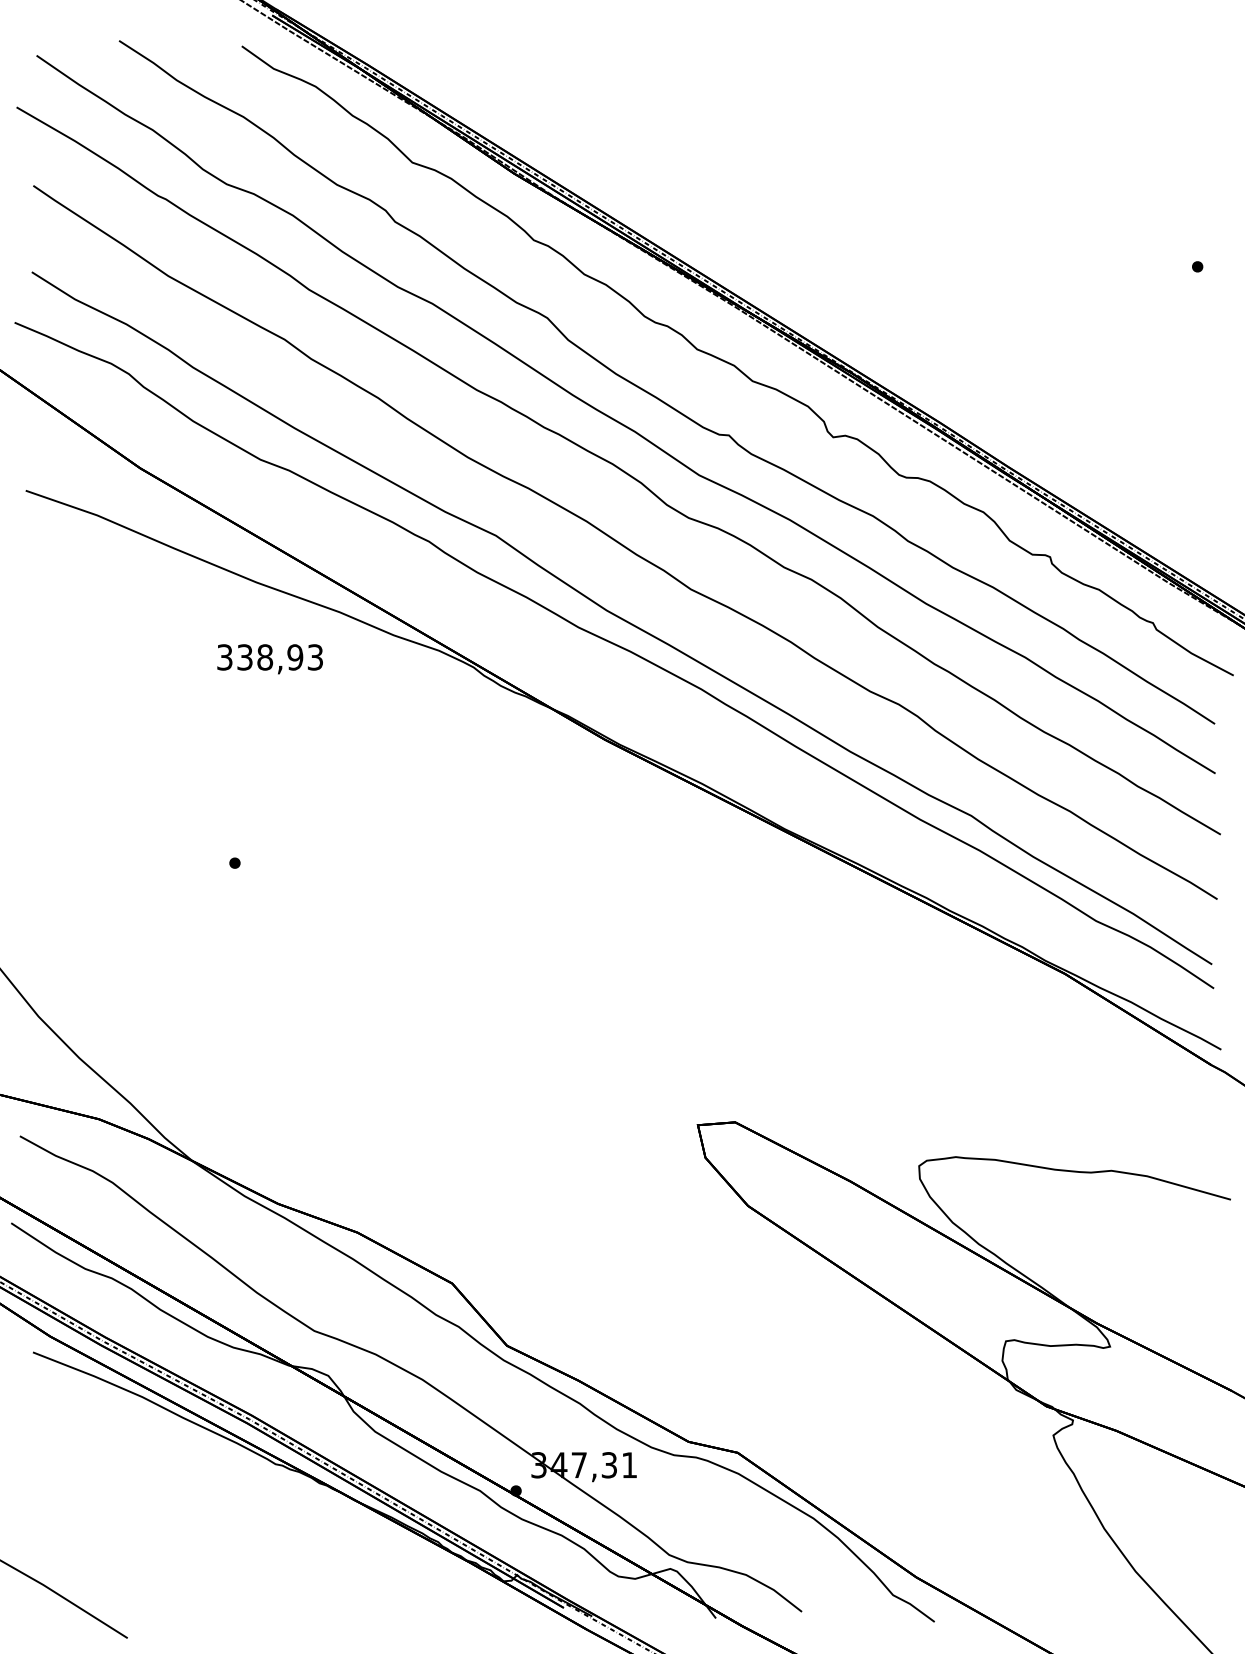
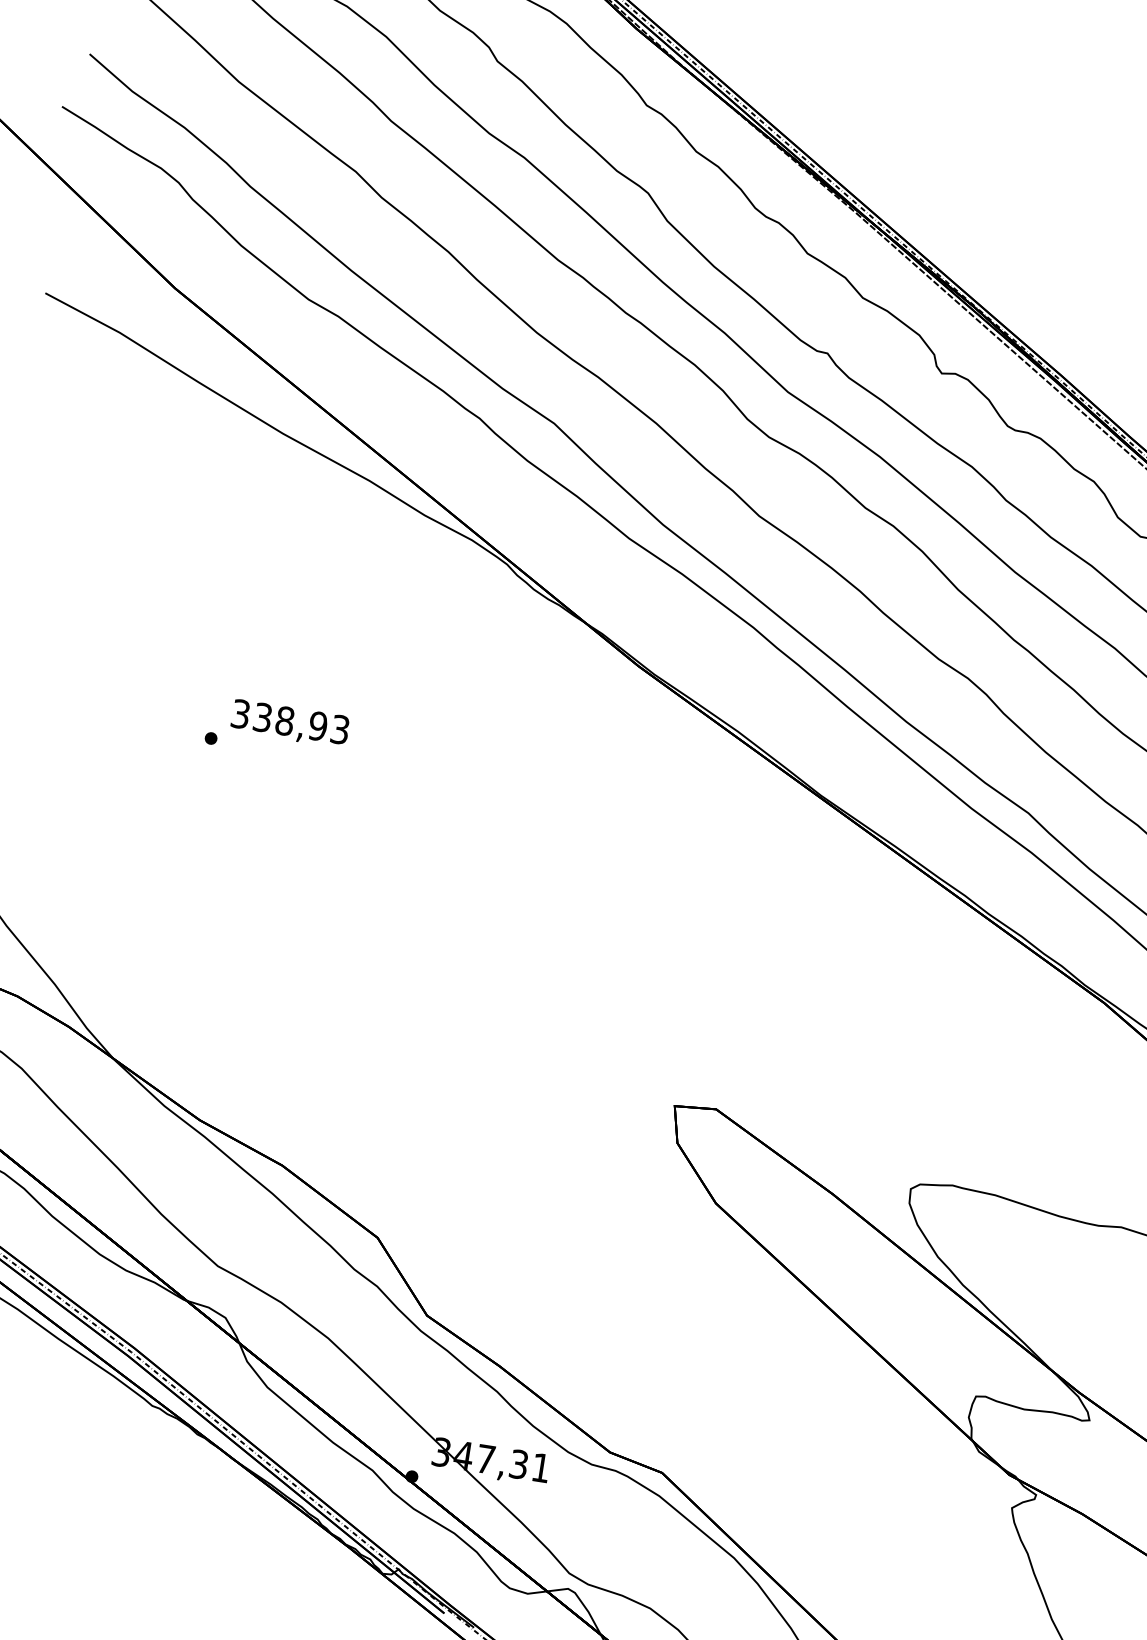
text: (269, 659) -> (289, 724), moved

